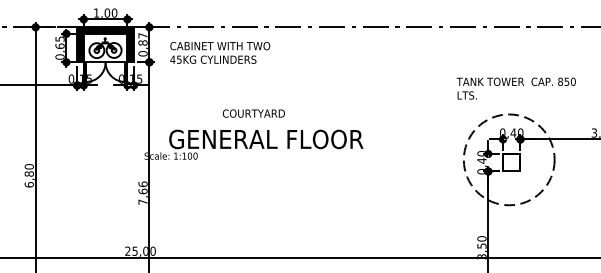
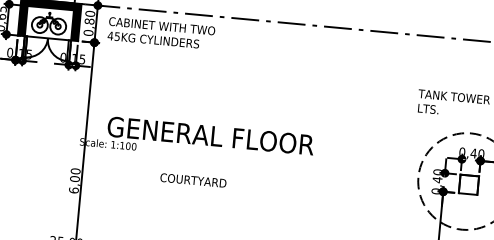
text: (142, 35) -> (89, 13), 0,87 -> 0,80
text: (220, 52) -> (161, 33), moved
text: (253, 113) -> (193, 180), moved
text: (142, 192) -> (74, 180), 7,66 -> 6,00

